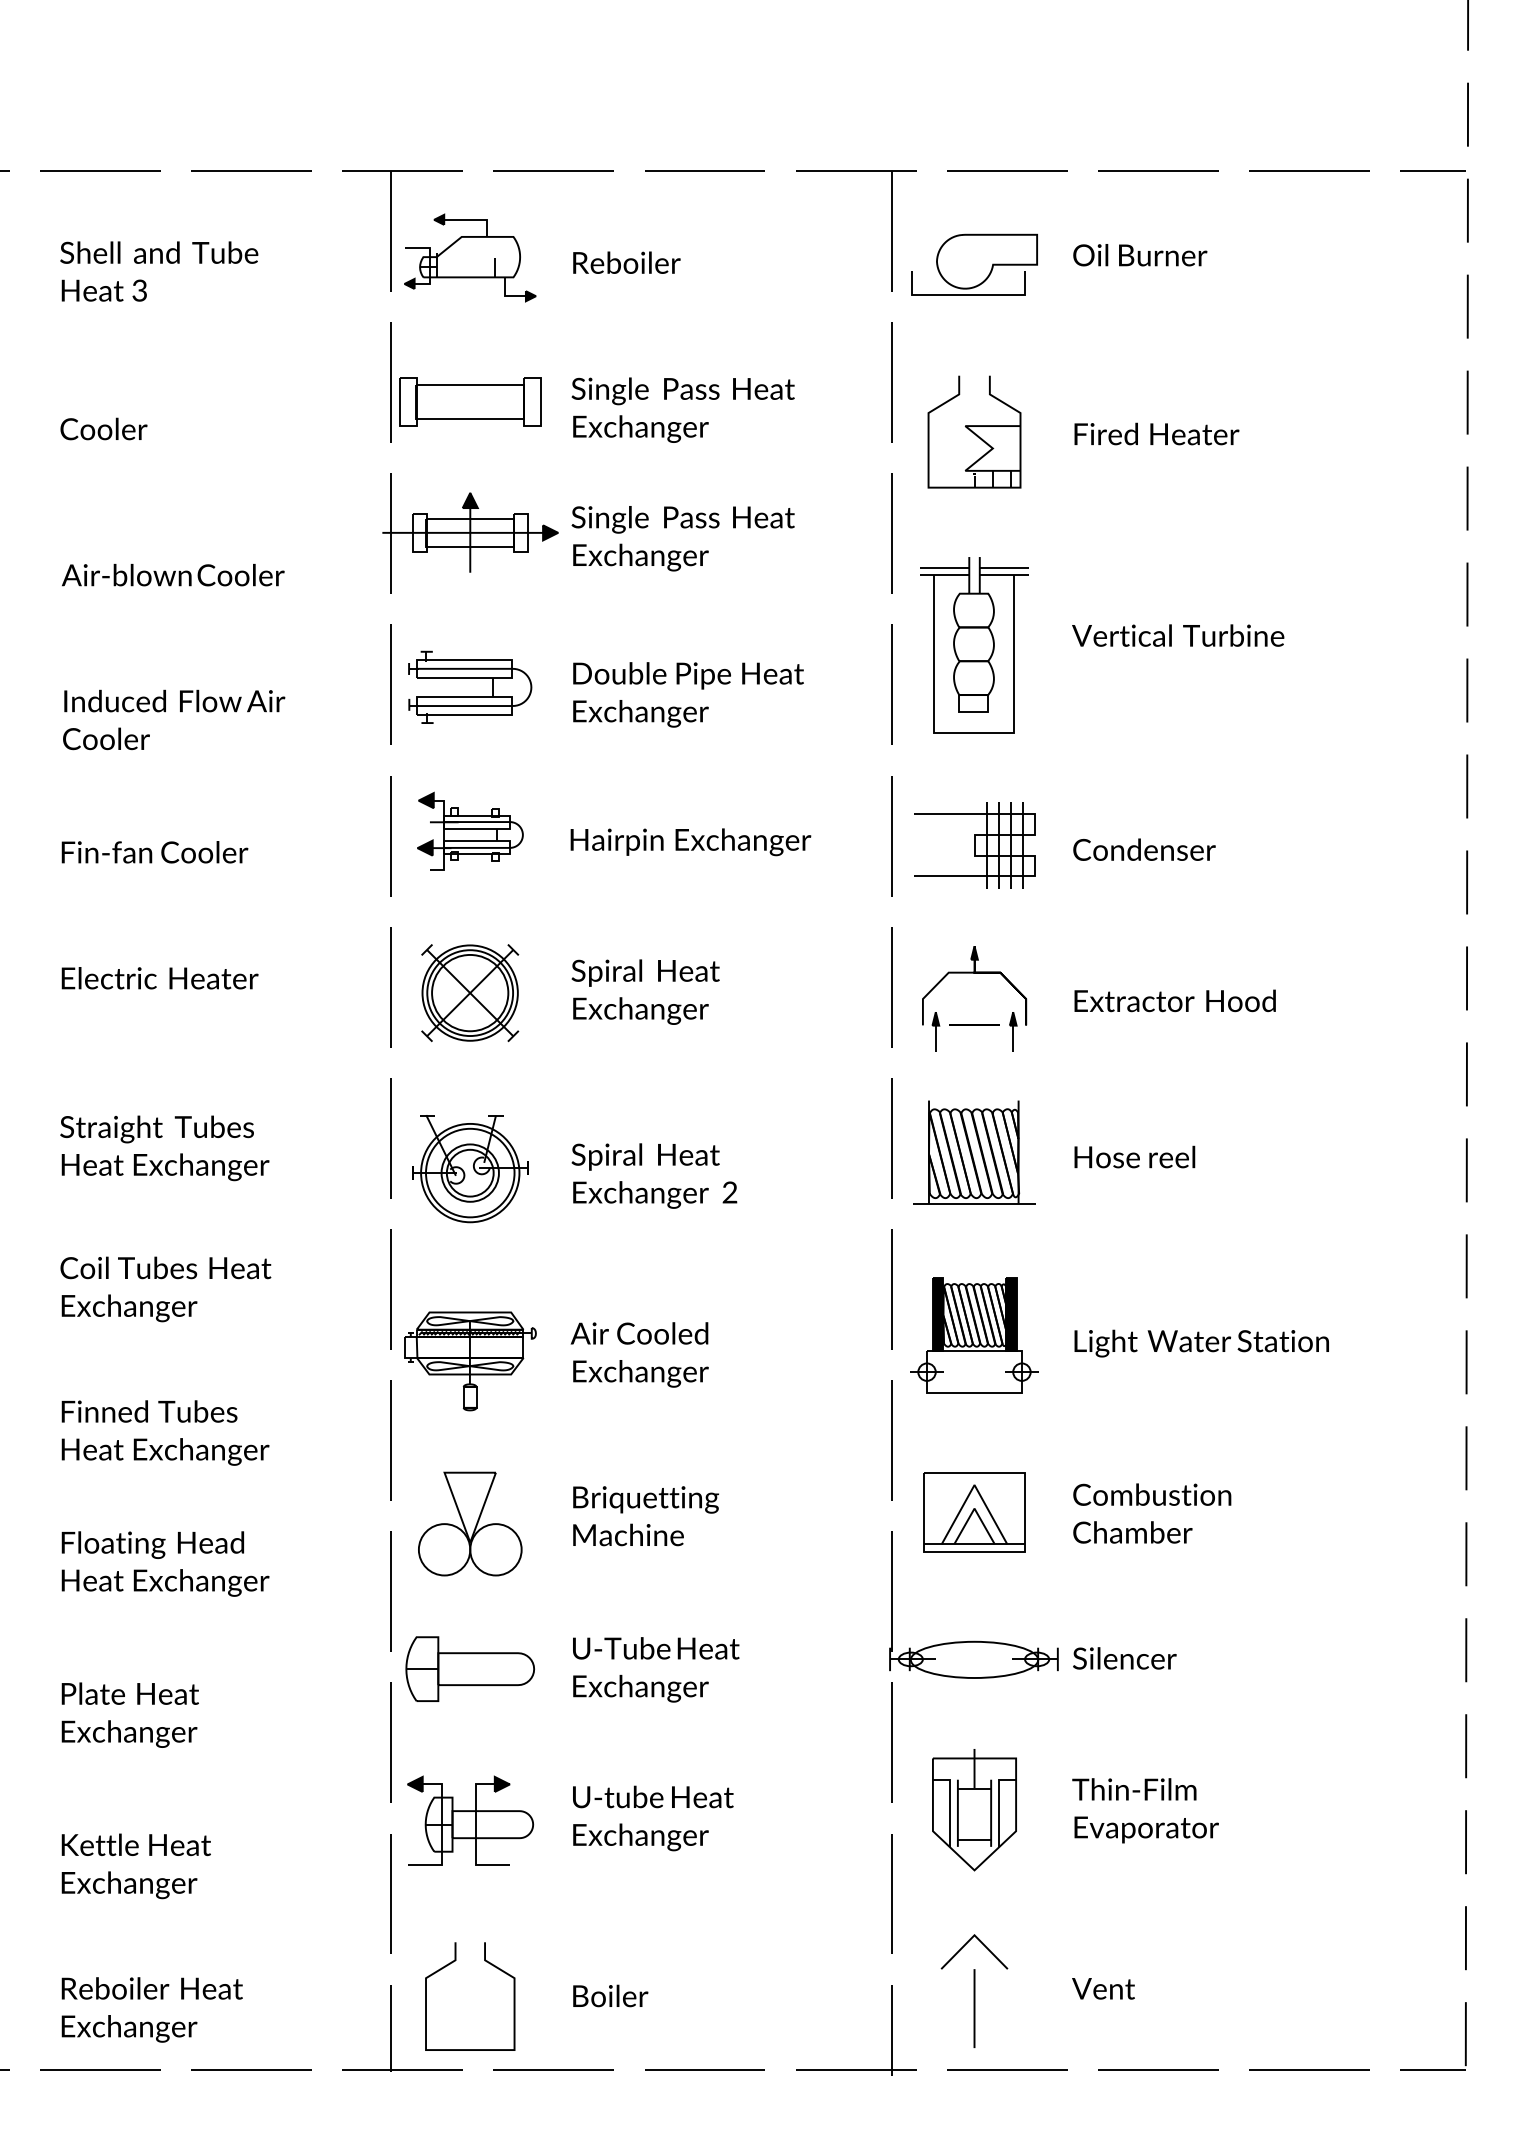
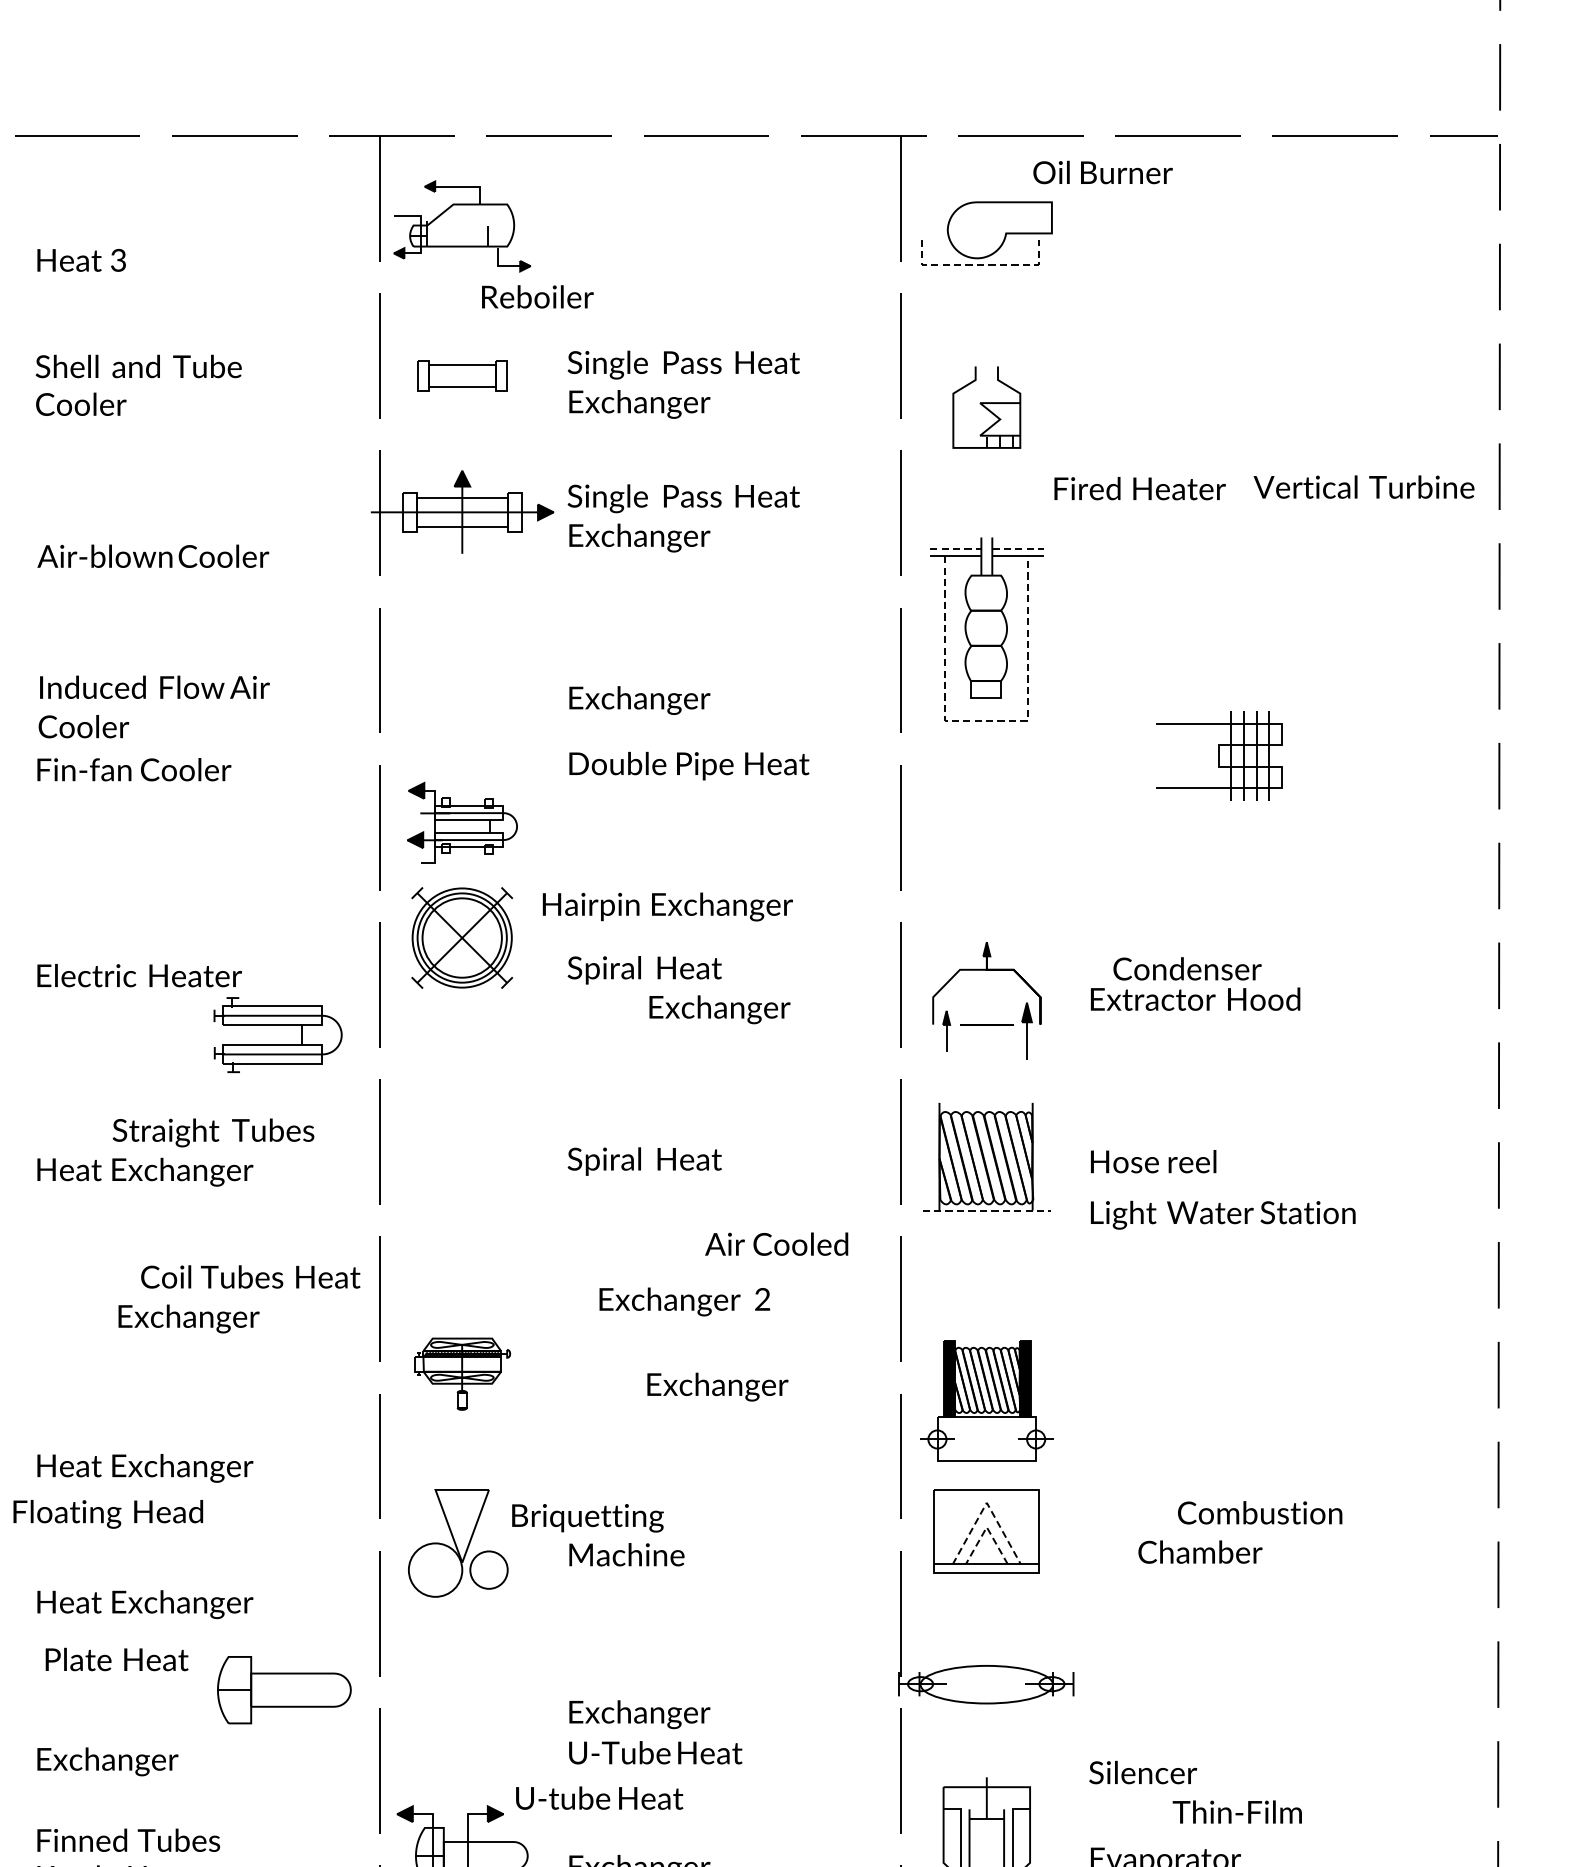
text: (159, 252) -> (139, 366), moved
text: (1140, 255) -> (1103, 172), moved
text: (626, 262) -> (537, 296), moved
line: (968, 294) -> (980, 264), solid -> dashed
part: (470, 401) -> (462, 375), size x0.6
part: (974, 431) -> (986, 406), size x0.7
text: (1156, 433) -> (1139, 488), moved
line: (944, 568) -> (955, 549), solid -> dashed
line: (1004, 568) -> (1018, 549), solid -> dashed
text: (1178, 635) -> (1364, 486), moved
text: (688, 675) -> (689, 765), moved
part: (470, 678) -> (278, 1025), moved
line: (974, 733) -> (986, 721), solid -> dashed
text: (690, 842) -> (667, 907), moved
part: (974, 845) -> (1218, 756), moved
text: (1144, 849) -> (1187, 968), moved
text: (154, 852) -> (133, 769), moved
part: (470, 992) -> (462, 937), moved
text: (640, 1010) -> (719, 1009), moved
part: (1013, 1031) -> (1027, 1031), size x1.4
text: (156, 1129) -> (212, 1132), moved
part: (470, 1169) -> (462, 1174), removed
text: (655, 1194) -> (685, 1301), moved
line: (974, 1204) -> (986, 1210), solid -> dashed
text: (165, 1267) -> (250, 1276), moved
text: (129, 1308) -> (188, 1319), moved
text: (639, 1333) -> (776, 1244), moved
part: (974, 1335) -> (986, 1401), moved
text: (1201, 1343) -> (1222, 1215), moved
part: (470, 1361) -> (462, 1374), size x0.7
text: (640, 1373) -> (717, 1386), moved
text: (149, 1411) -> (128, 1840), moved
line: (974, 1485) -> (986, 1503), solid -> dashed
text: (1152, 1494) -> (1260, 1512), moved
text: (645, 1499) -> (587, 1517), moved
line: (974, 1508) -> (986, 1527), solid -> dashed
text: (1132, 1532) -> (1200, 1552), moved
text: (152, 1544) -> (107, 1513), moved
circle: (495, 1549) -> (488, 1569), size x0.7
text: (656, 1648) -> (656, 1752), moved
text: (1124, 1658) -> (1142, 1772), moved
part: (469, 1668) -> (283, 1689), moved
text: (129, 1693) -> (116, 1659), moved
text: (1134, 1789) -> (1237, 1812), moved
text: (653, 1796) -> (599, 1797), moved

